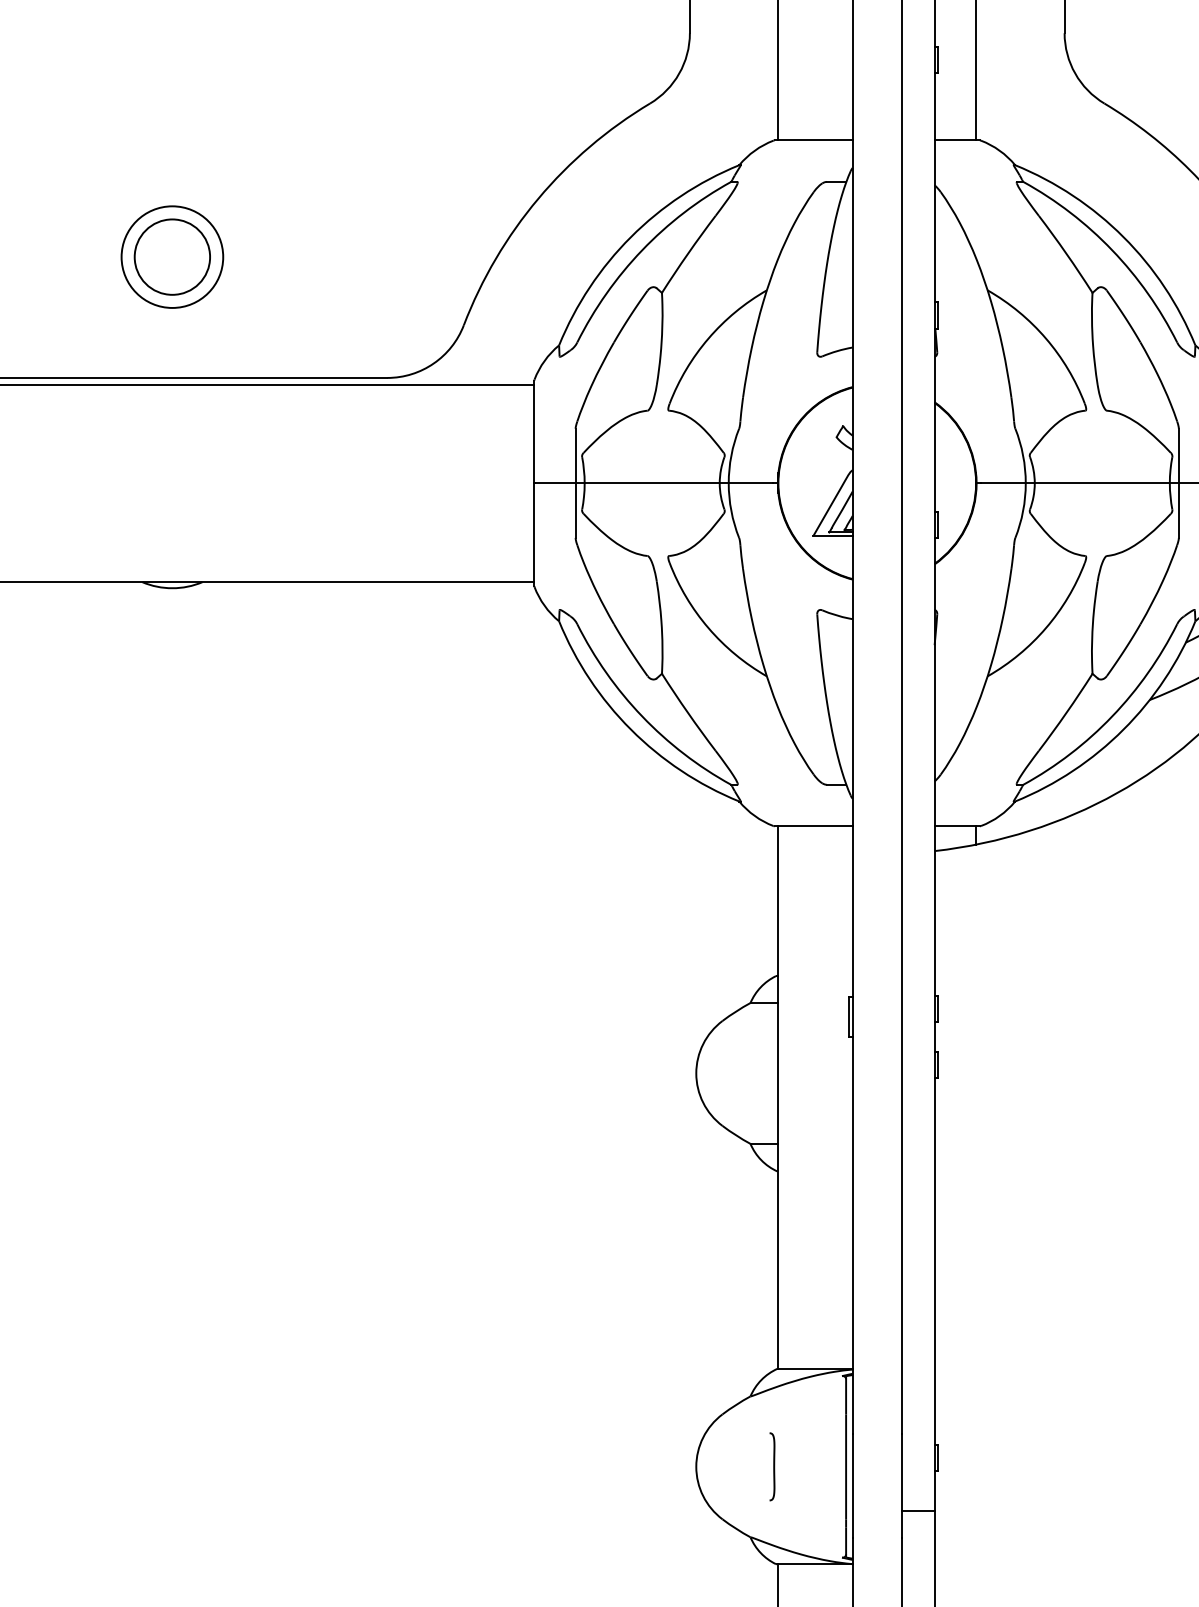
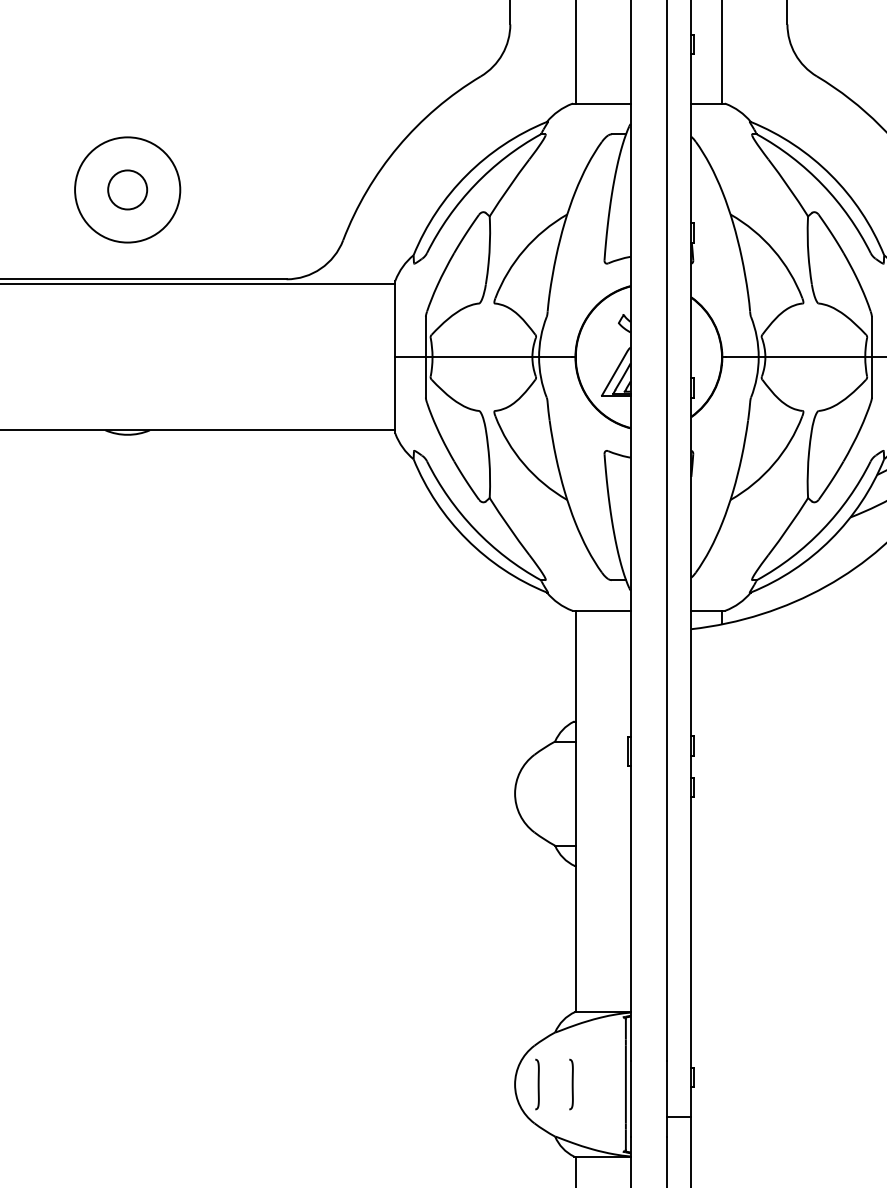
circle: (172, 256) -> (127, 189), size x0.7
circle: (172, 256) -> (127, 189), size x1.4
curve: (727, 1466) -> (538, 1084), added

